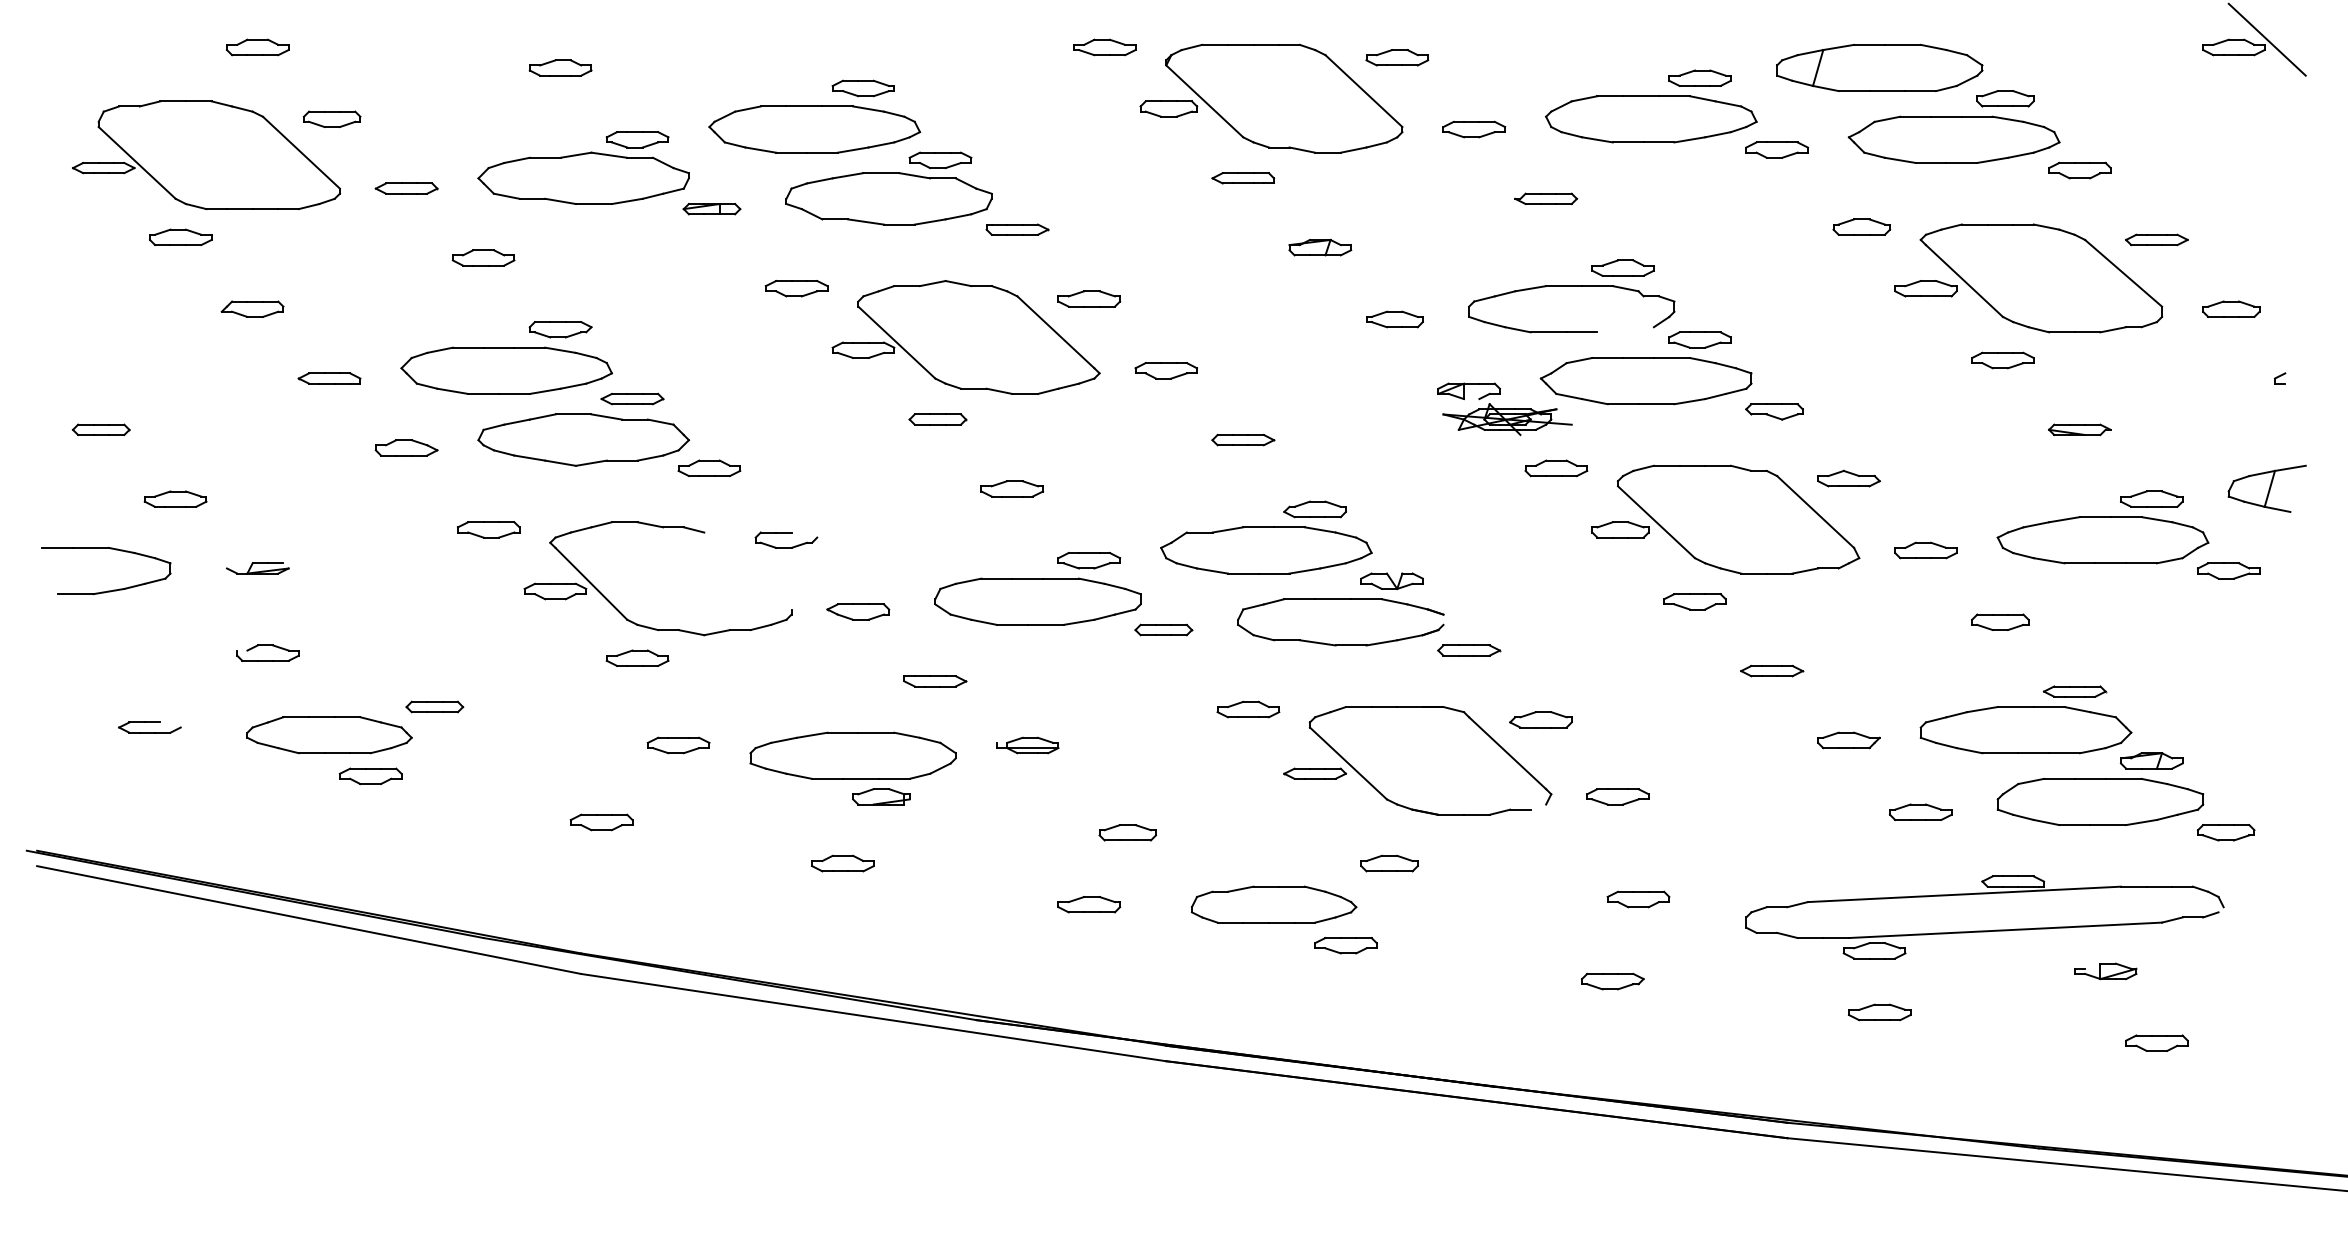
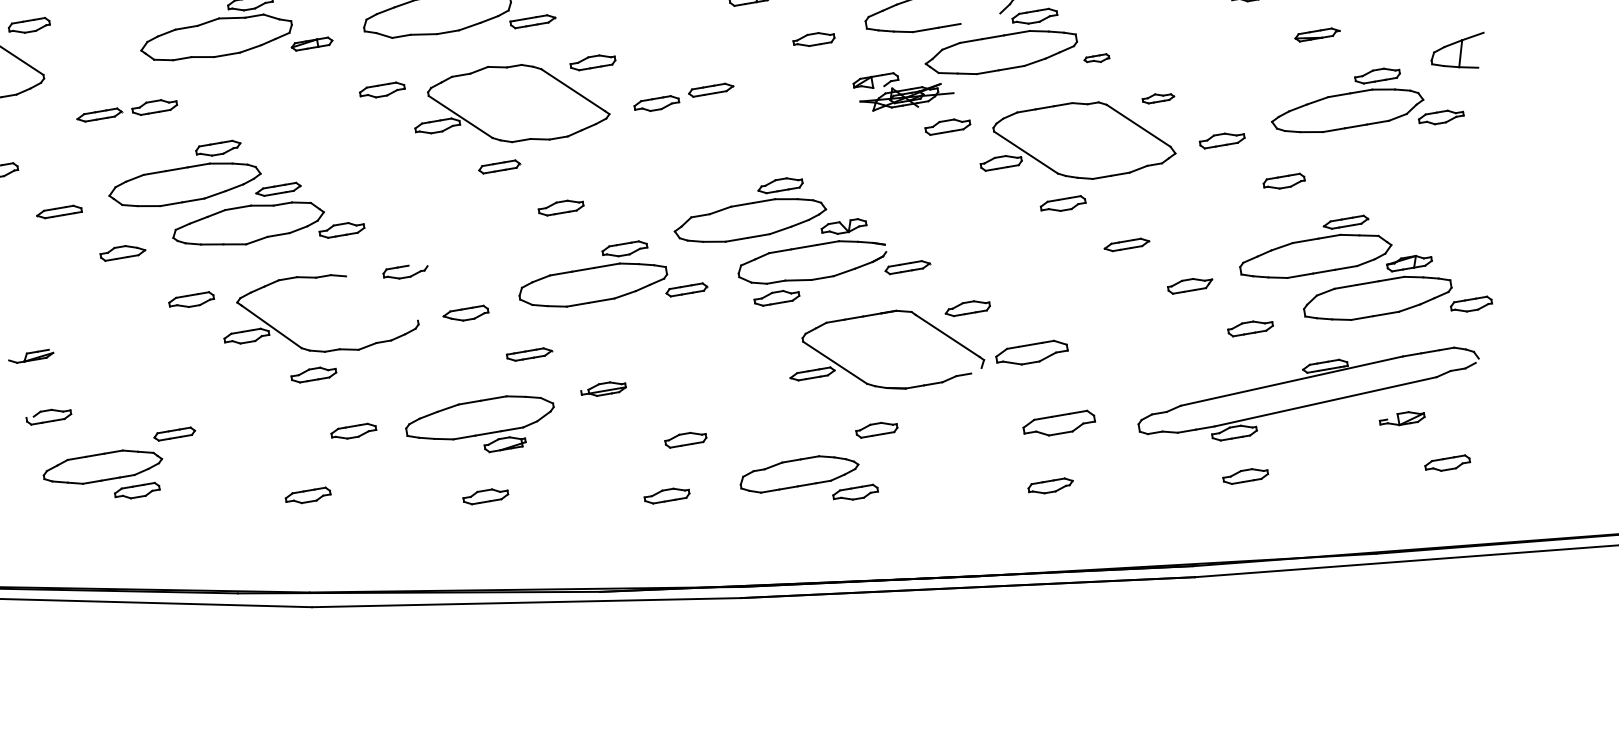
part: (406, 188) -> (99, 115), moved
part: (1774, 411) -> (1096, 58), size x0.6
part: (1243, 439) -> (711, 89), moved
part: (1848, 478) -> (1158, 97), size x0.7
part: (1248, 709) -> (776, 297), moved
part: (1617, 796) -> (1031, 353), size x1.6
part: (1638, 899) -> (1059, 424), size x1.6

